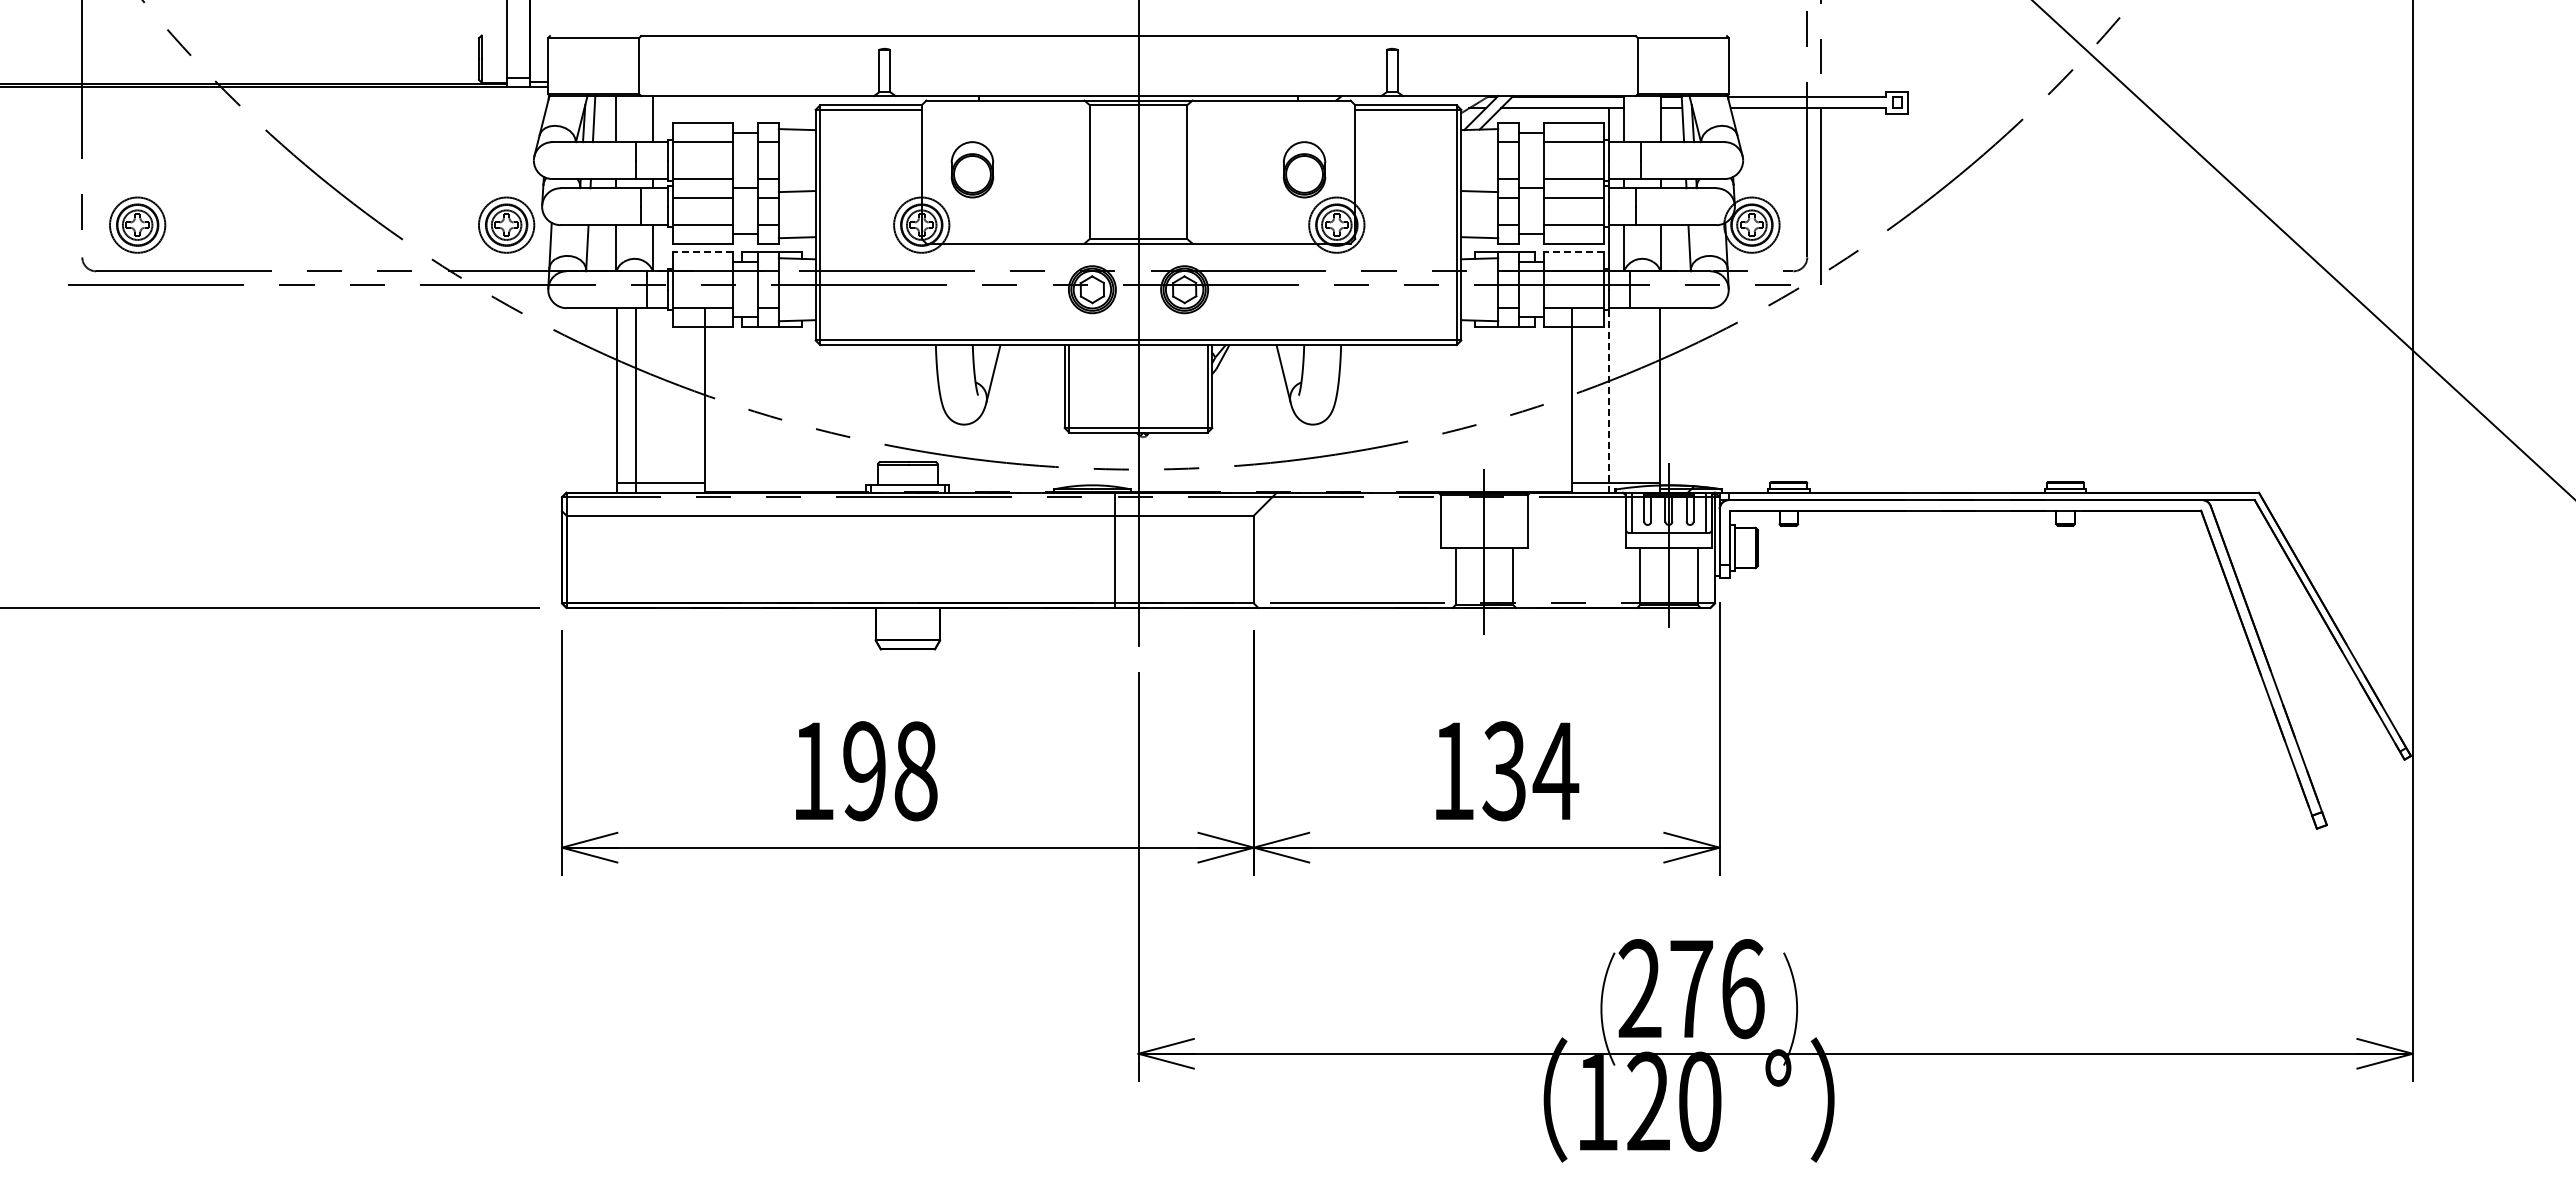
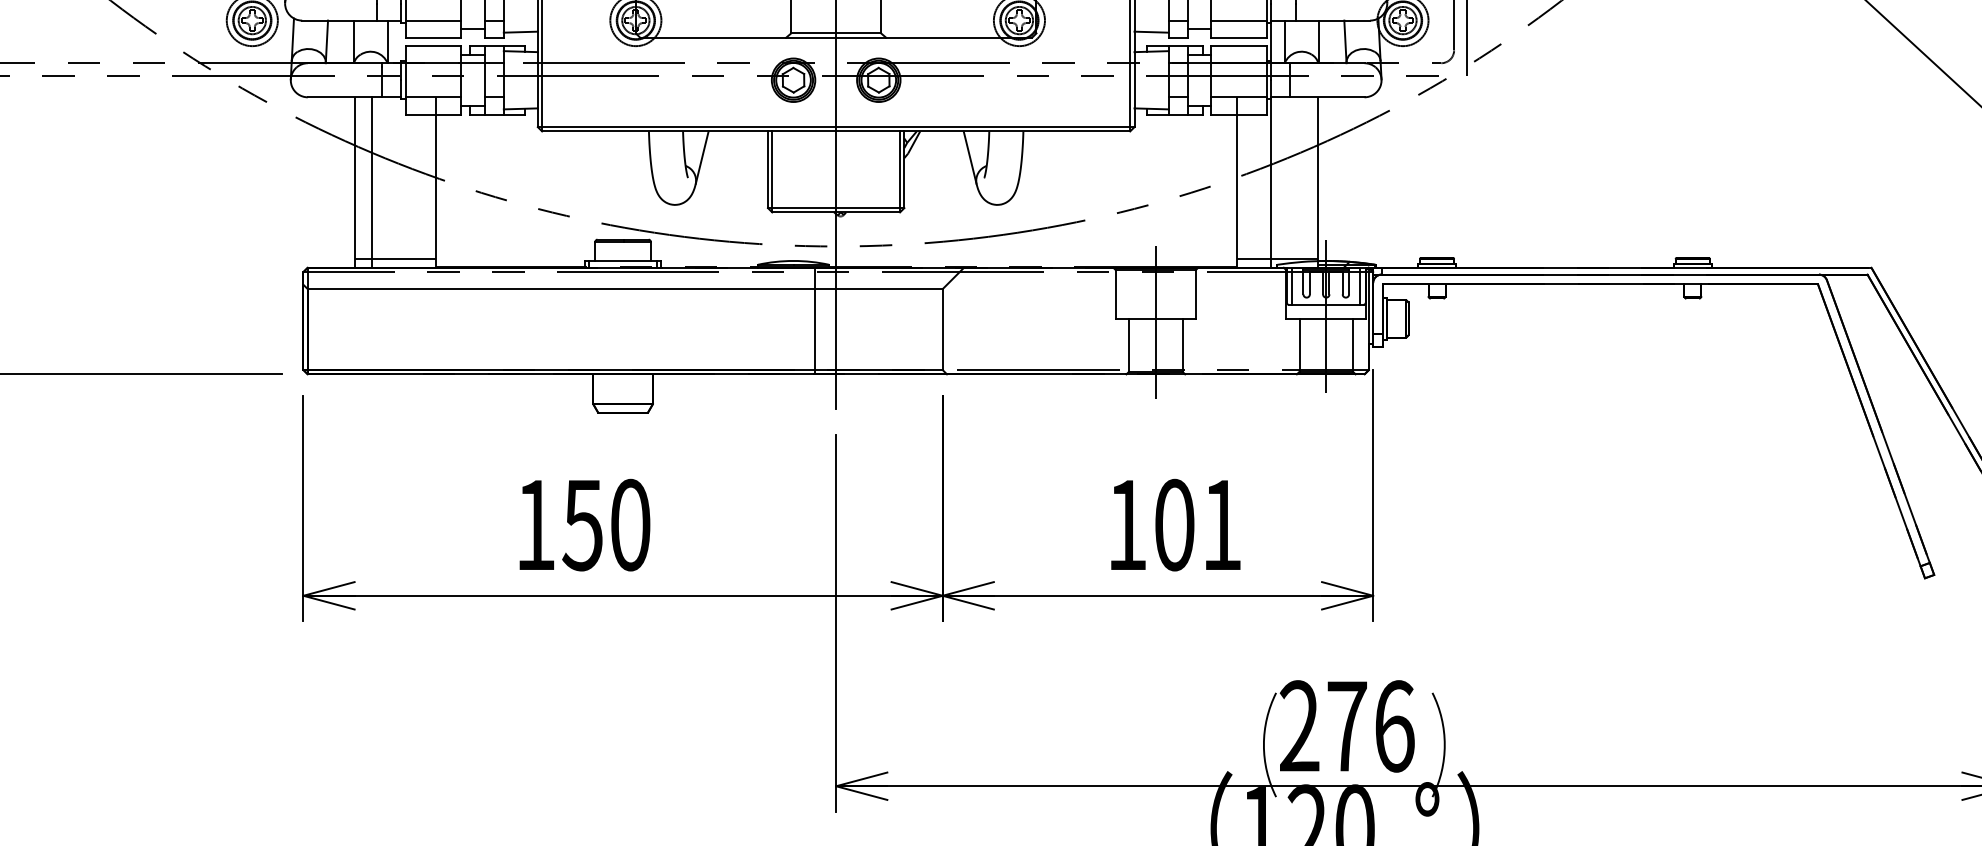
line: (702, 252) -> (433, 45), dashed -> solid
line: (1574, 252) -> (1239, 45), dashed -> solid
line: (1608, 401) -> (1270, 183), dashed -> solid
text: (889, 771) -> (606, 525), 198 -> 150
text: (1530, 771) -> (1198, 525), 134 -> 101

